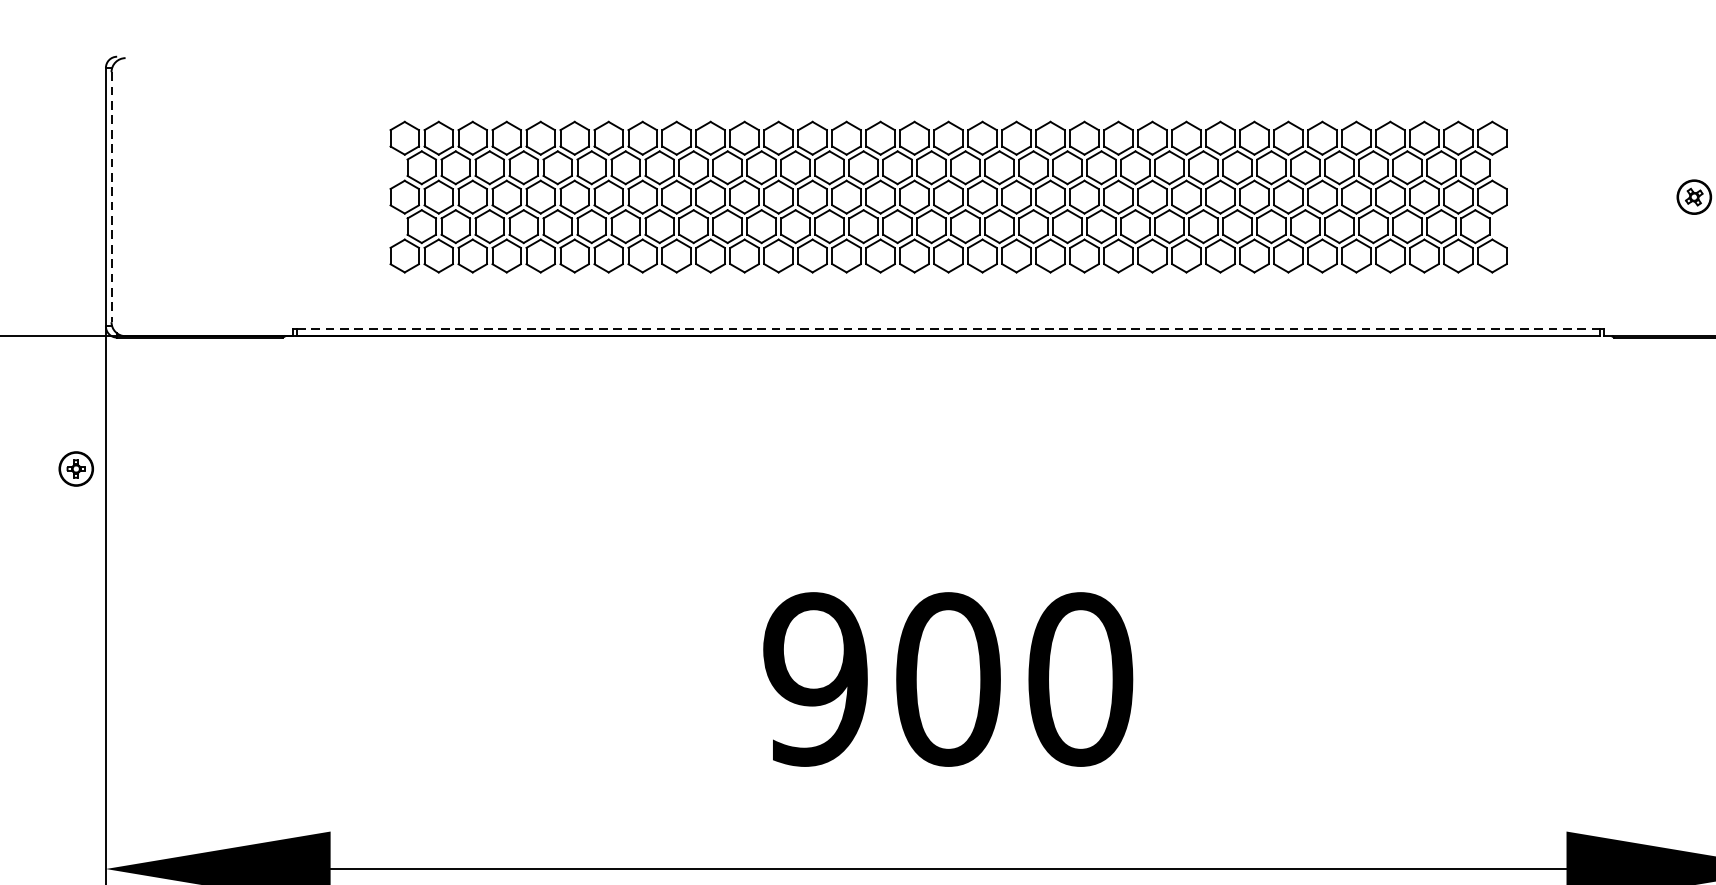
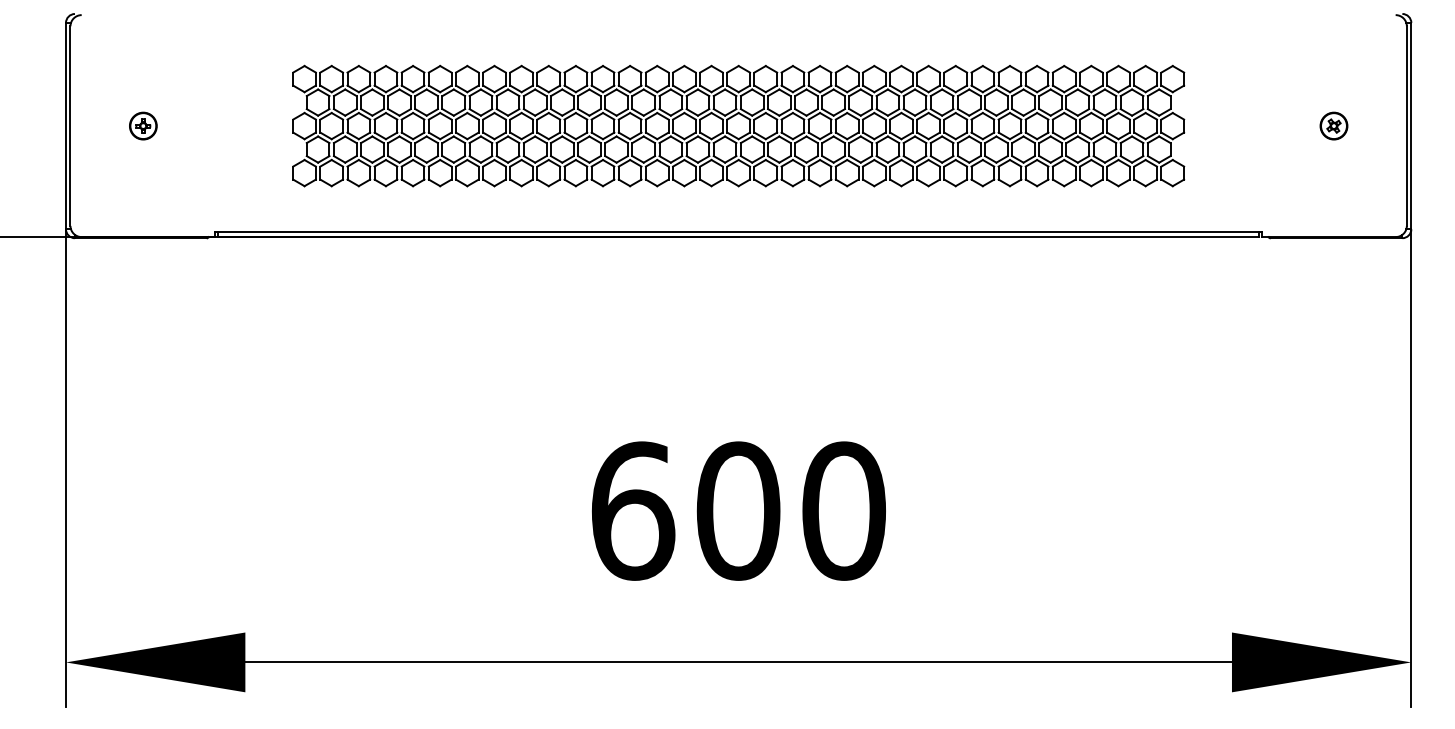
line: (111, 197) -> (70, 126), dashed -> solid
line: (949, 329) -> (739, 231), dashed -> solid
part: (76, 468) -> (143, 125), moved
text: (815, 678) -> (632, 510), 900 -> 600

